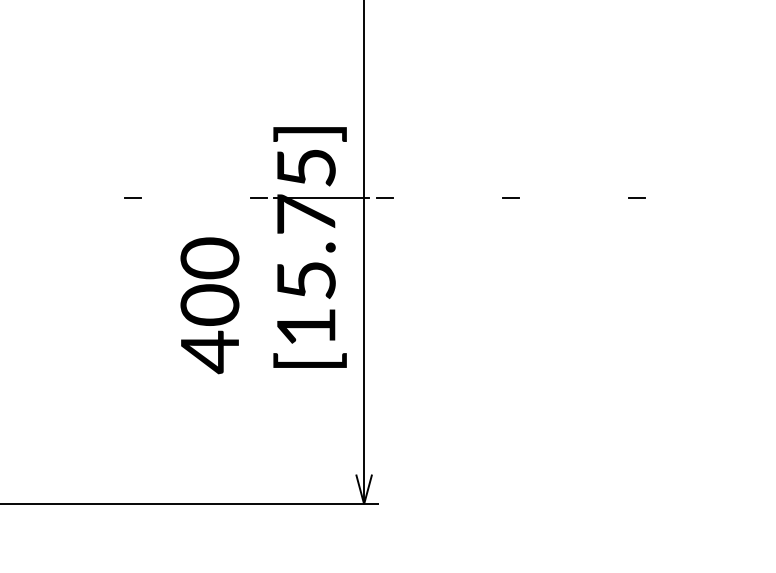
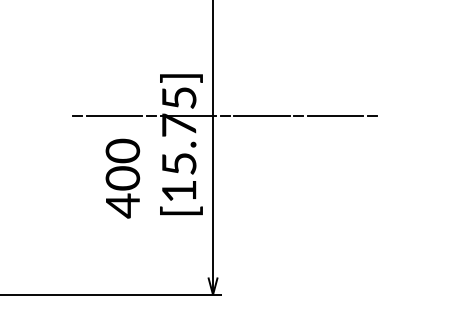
line: (195, 197) -> (114, 115), added
line: (446, 197) -> (261, 115), added
line: (573, 197) -> (335, 115), added

